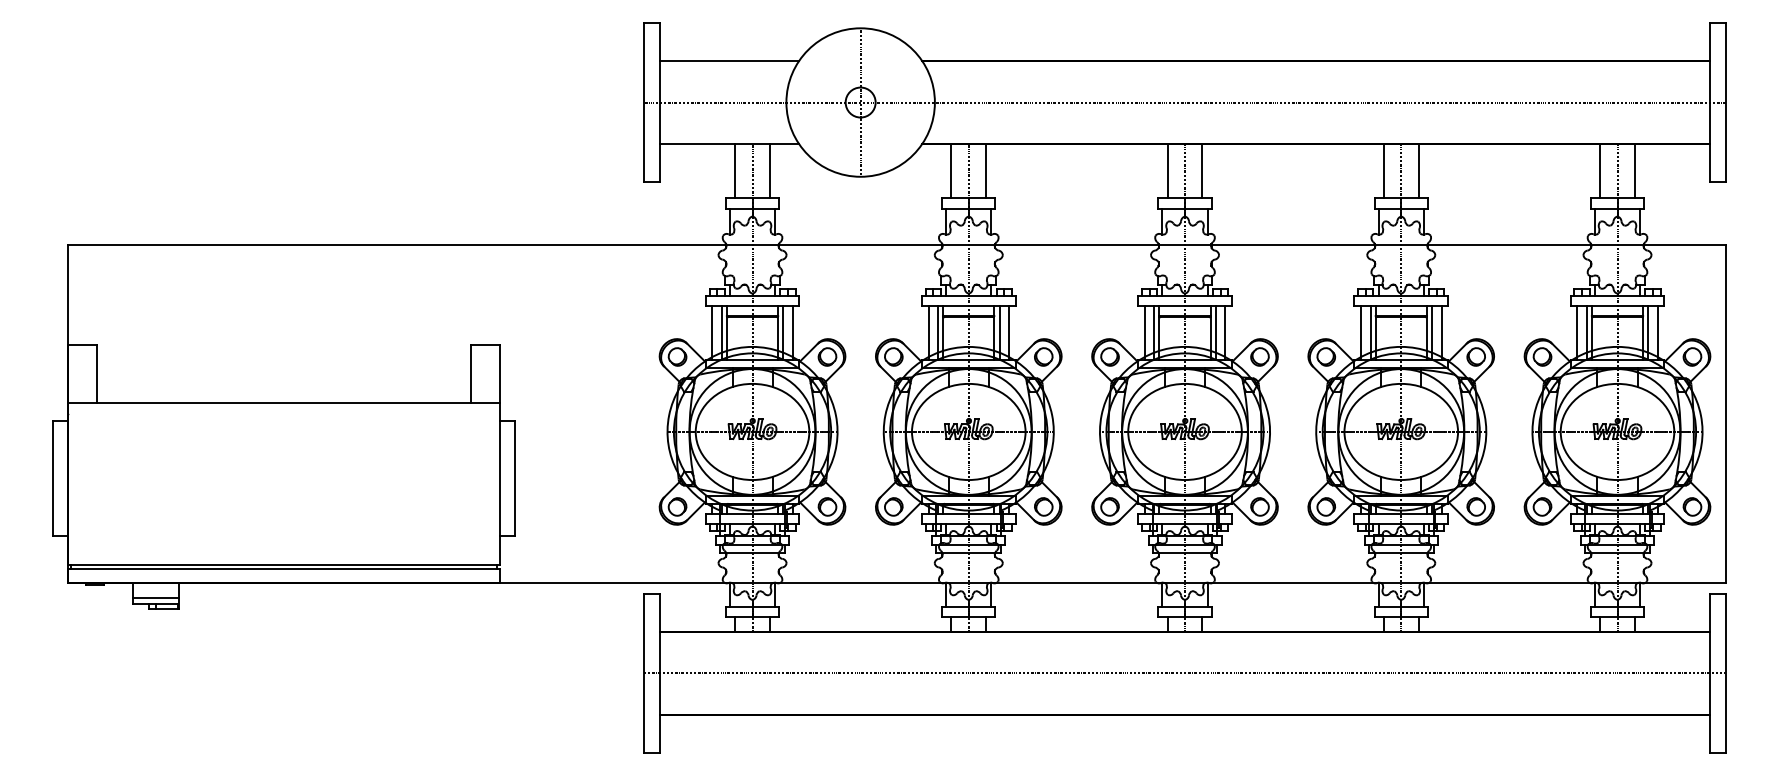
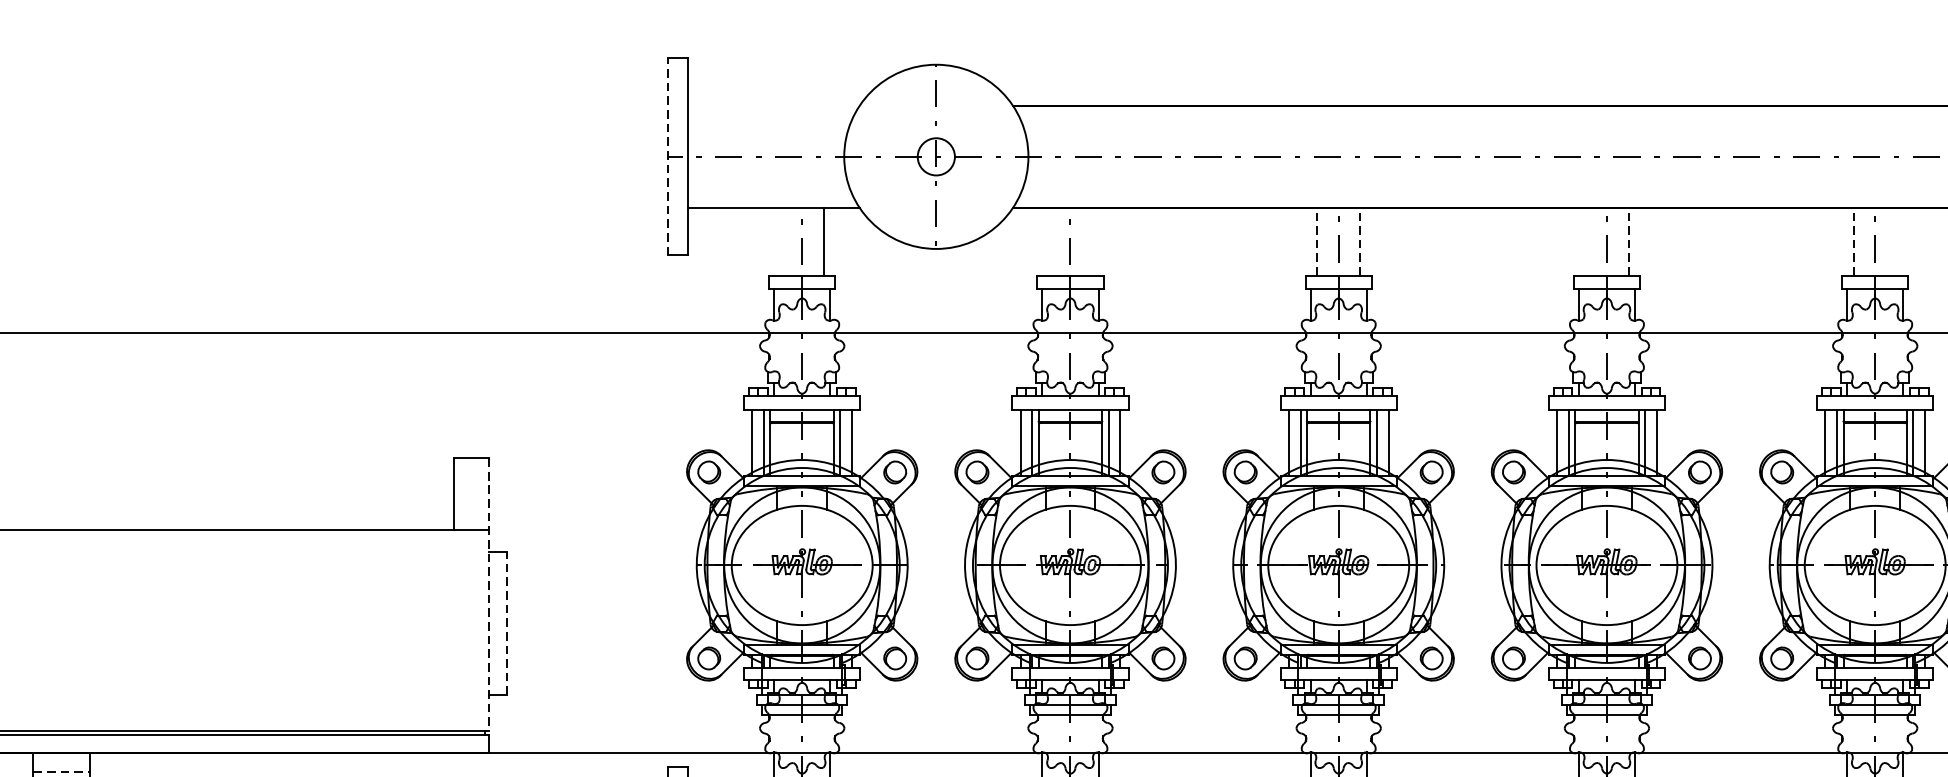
line: (729, 61) -> (773, 105), removed
line: (644, 102) -> (668, 156), solid -> dashed
line: (735, 170) -> (781, 241), removed
line: (951, 170) -> (1049, 241), removed
line: (986, 170) -> (1092, 241), removed
line: (1167, 170) -> (1316, 241), solid -> dashed
line: (1202, 170) -> (1360, 241), solid -> dashed
line: (1383, 170) -> (1584, 241), removed
line: (1418, 170) -> (1628, 241), solid -> dashed
line: (1600, 170) -> (1854, 241), solid -> dashed
line: (1634, 170) -> (1896, 241), removed
line: (500, 455) -> (489, 594), solid -> dashed
line: (514, 478) -> (506, 623), solid -> dashed
line: (156, 598) -> (62, 772), solid -> dashed

